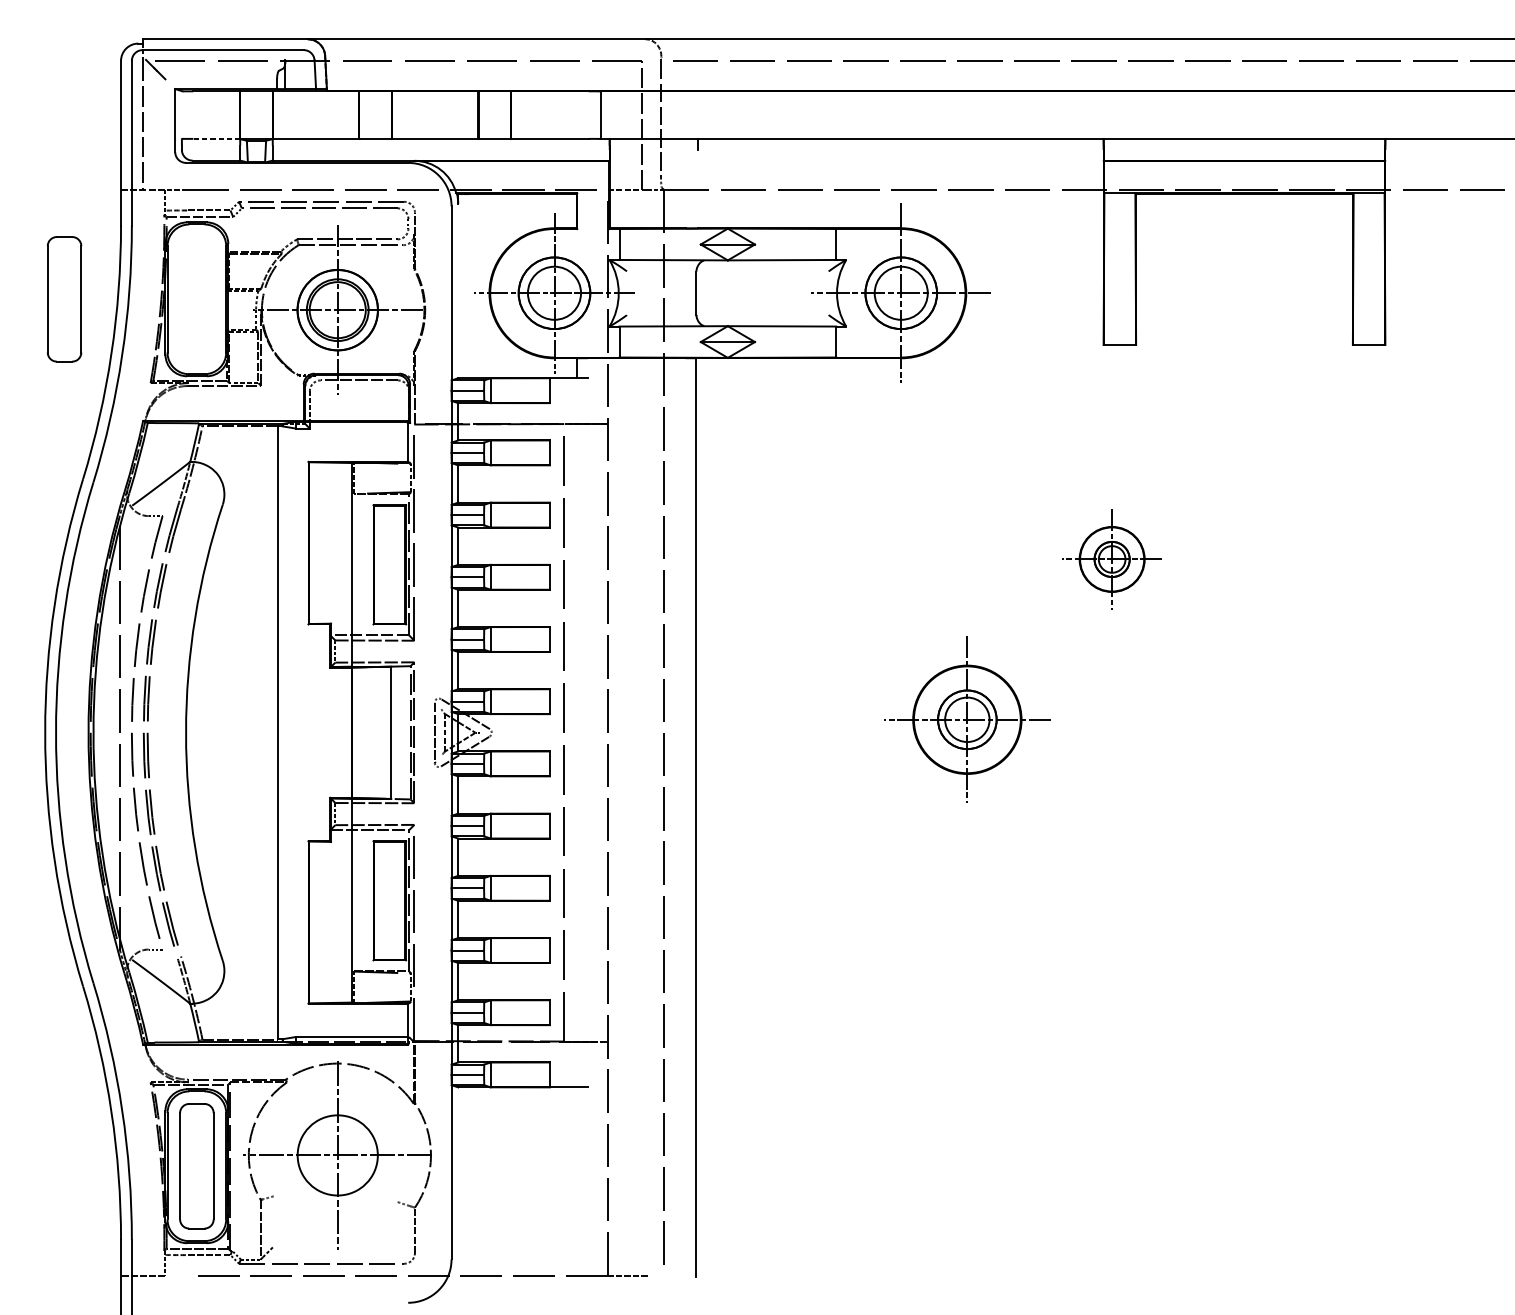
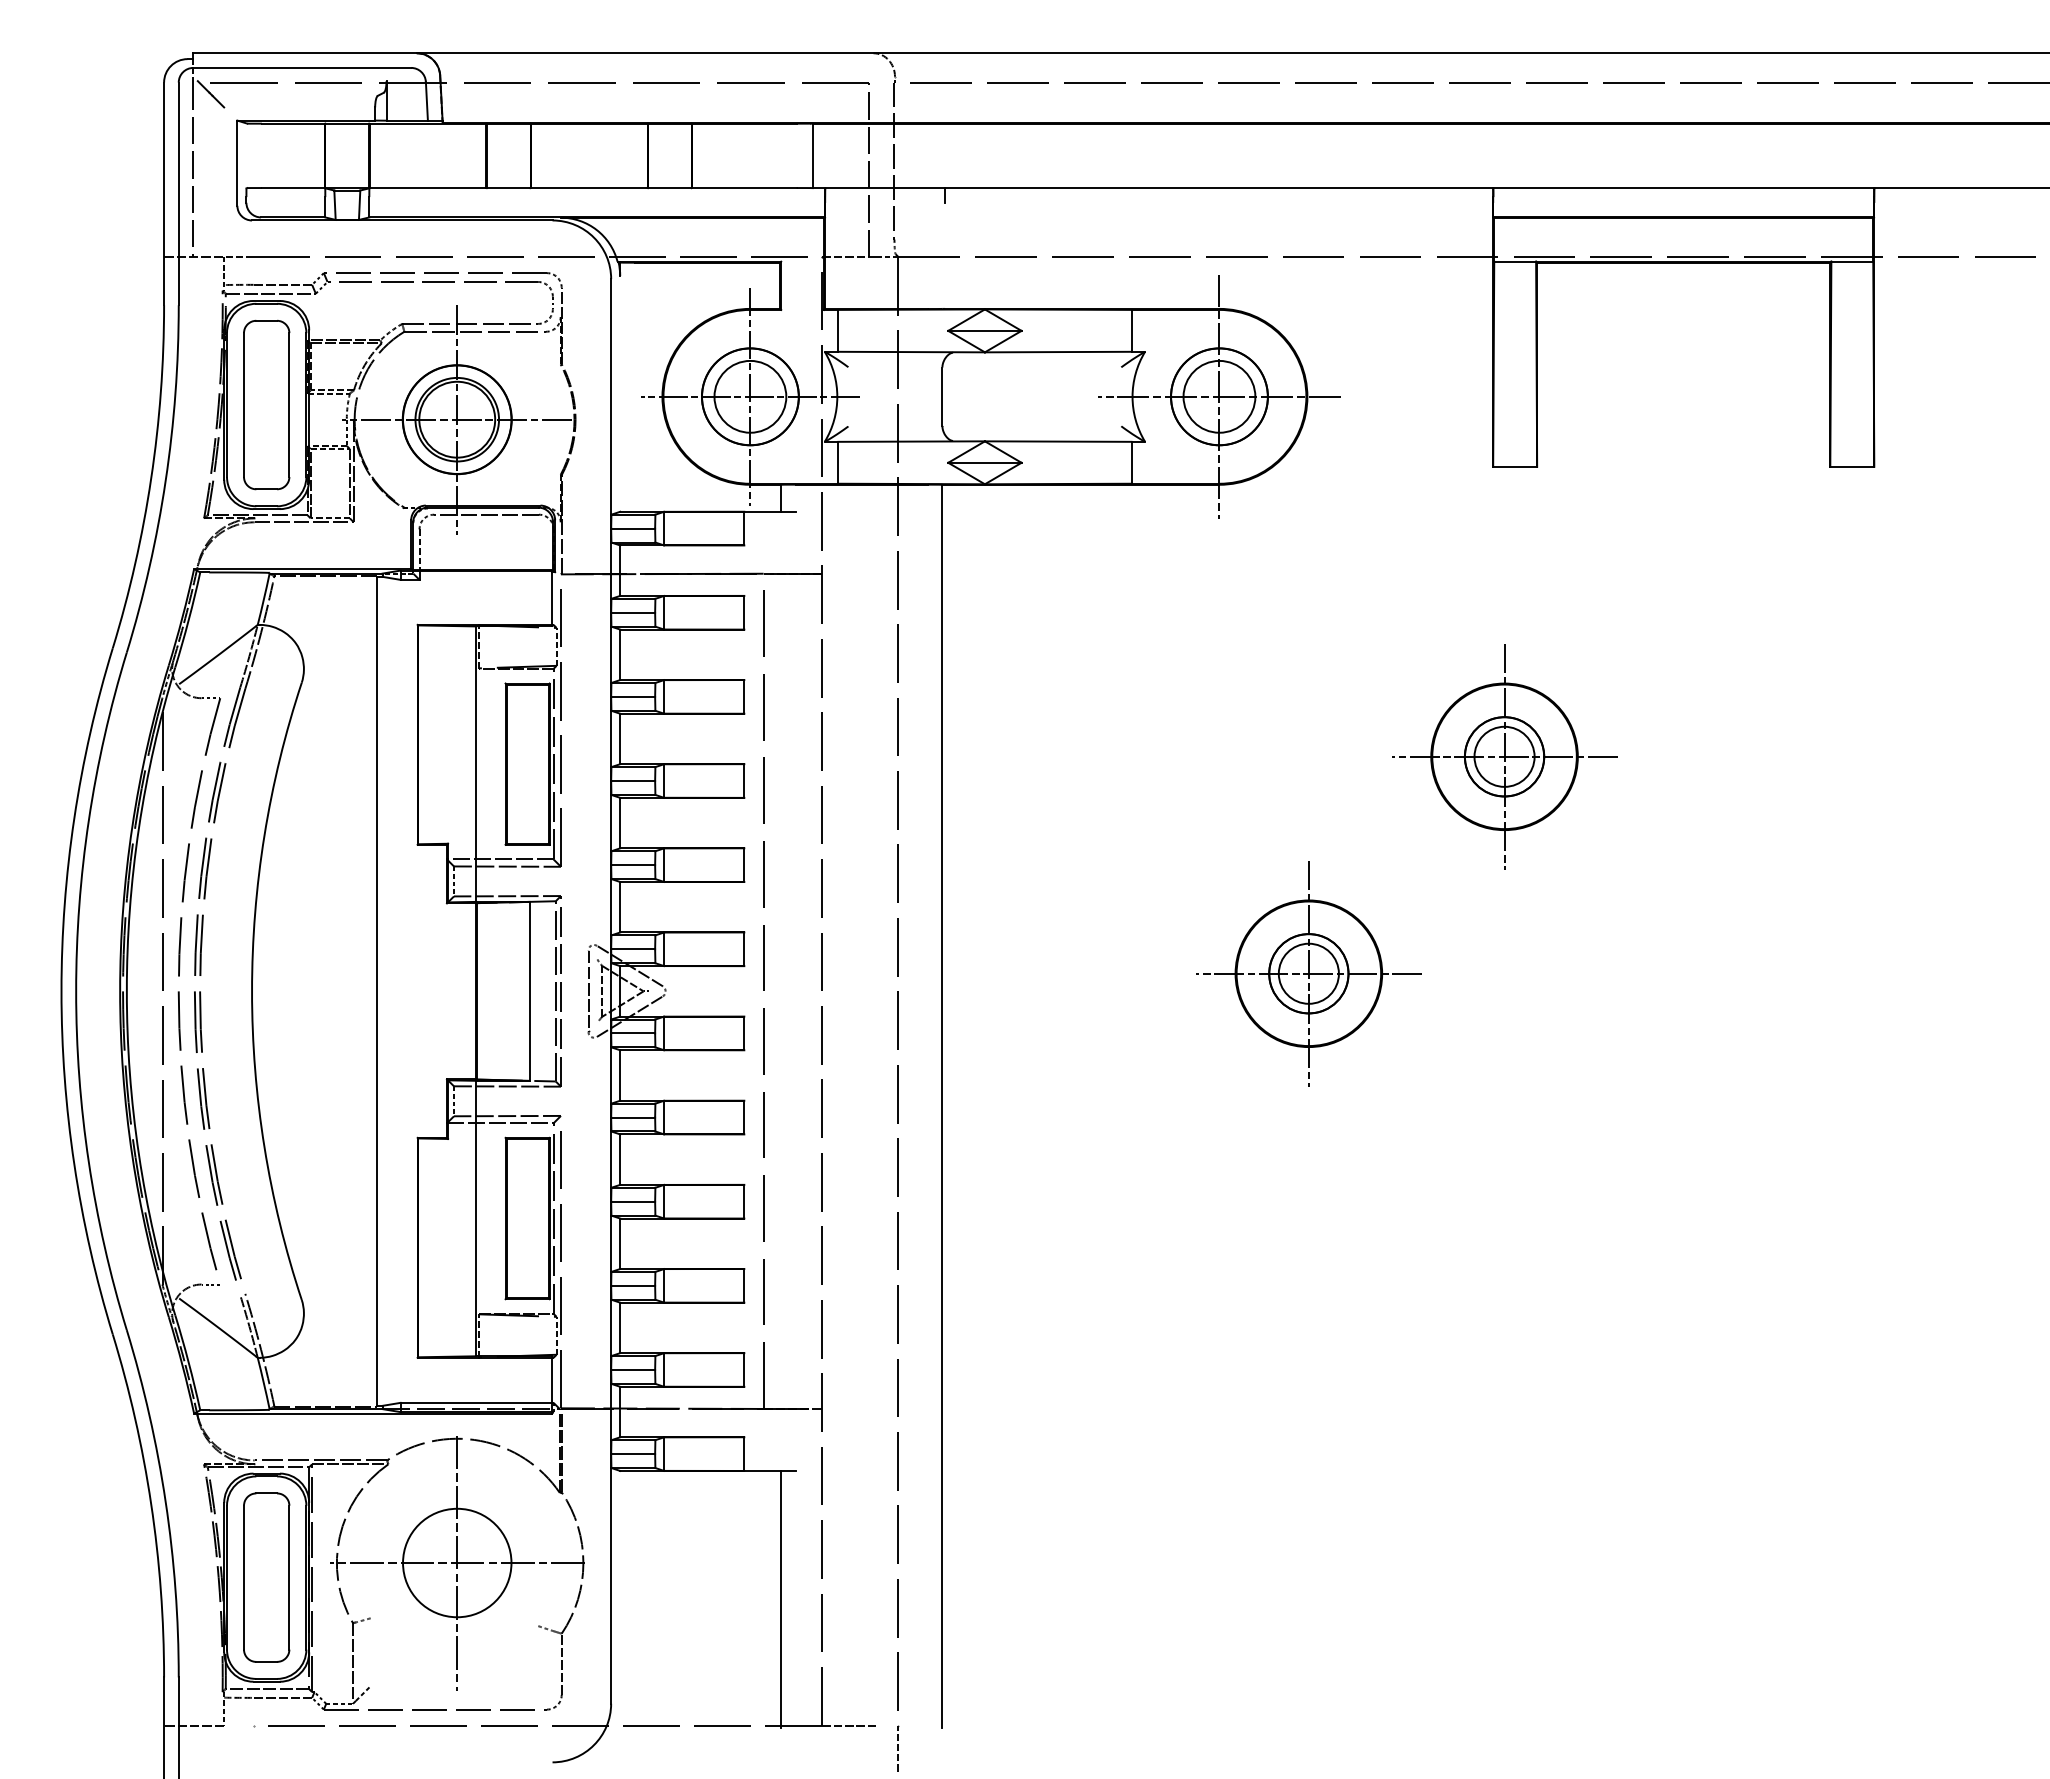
line: (216, 139) -> (293, 188), dashed -> solid
part: (64, 298) -> (266, 404), moved
part: (1111, 559) -> (1504, 756), size x1.67
line: (577, 1181) -> (781, 1598), added
line: (663, 1292) -> (898, 1748), added

